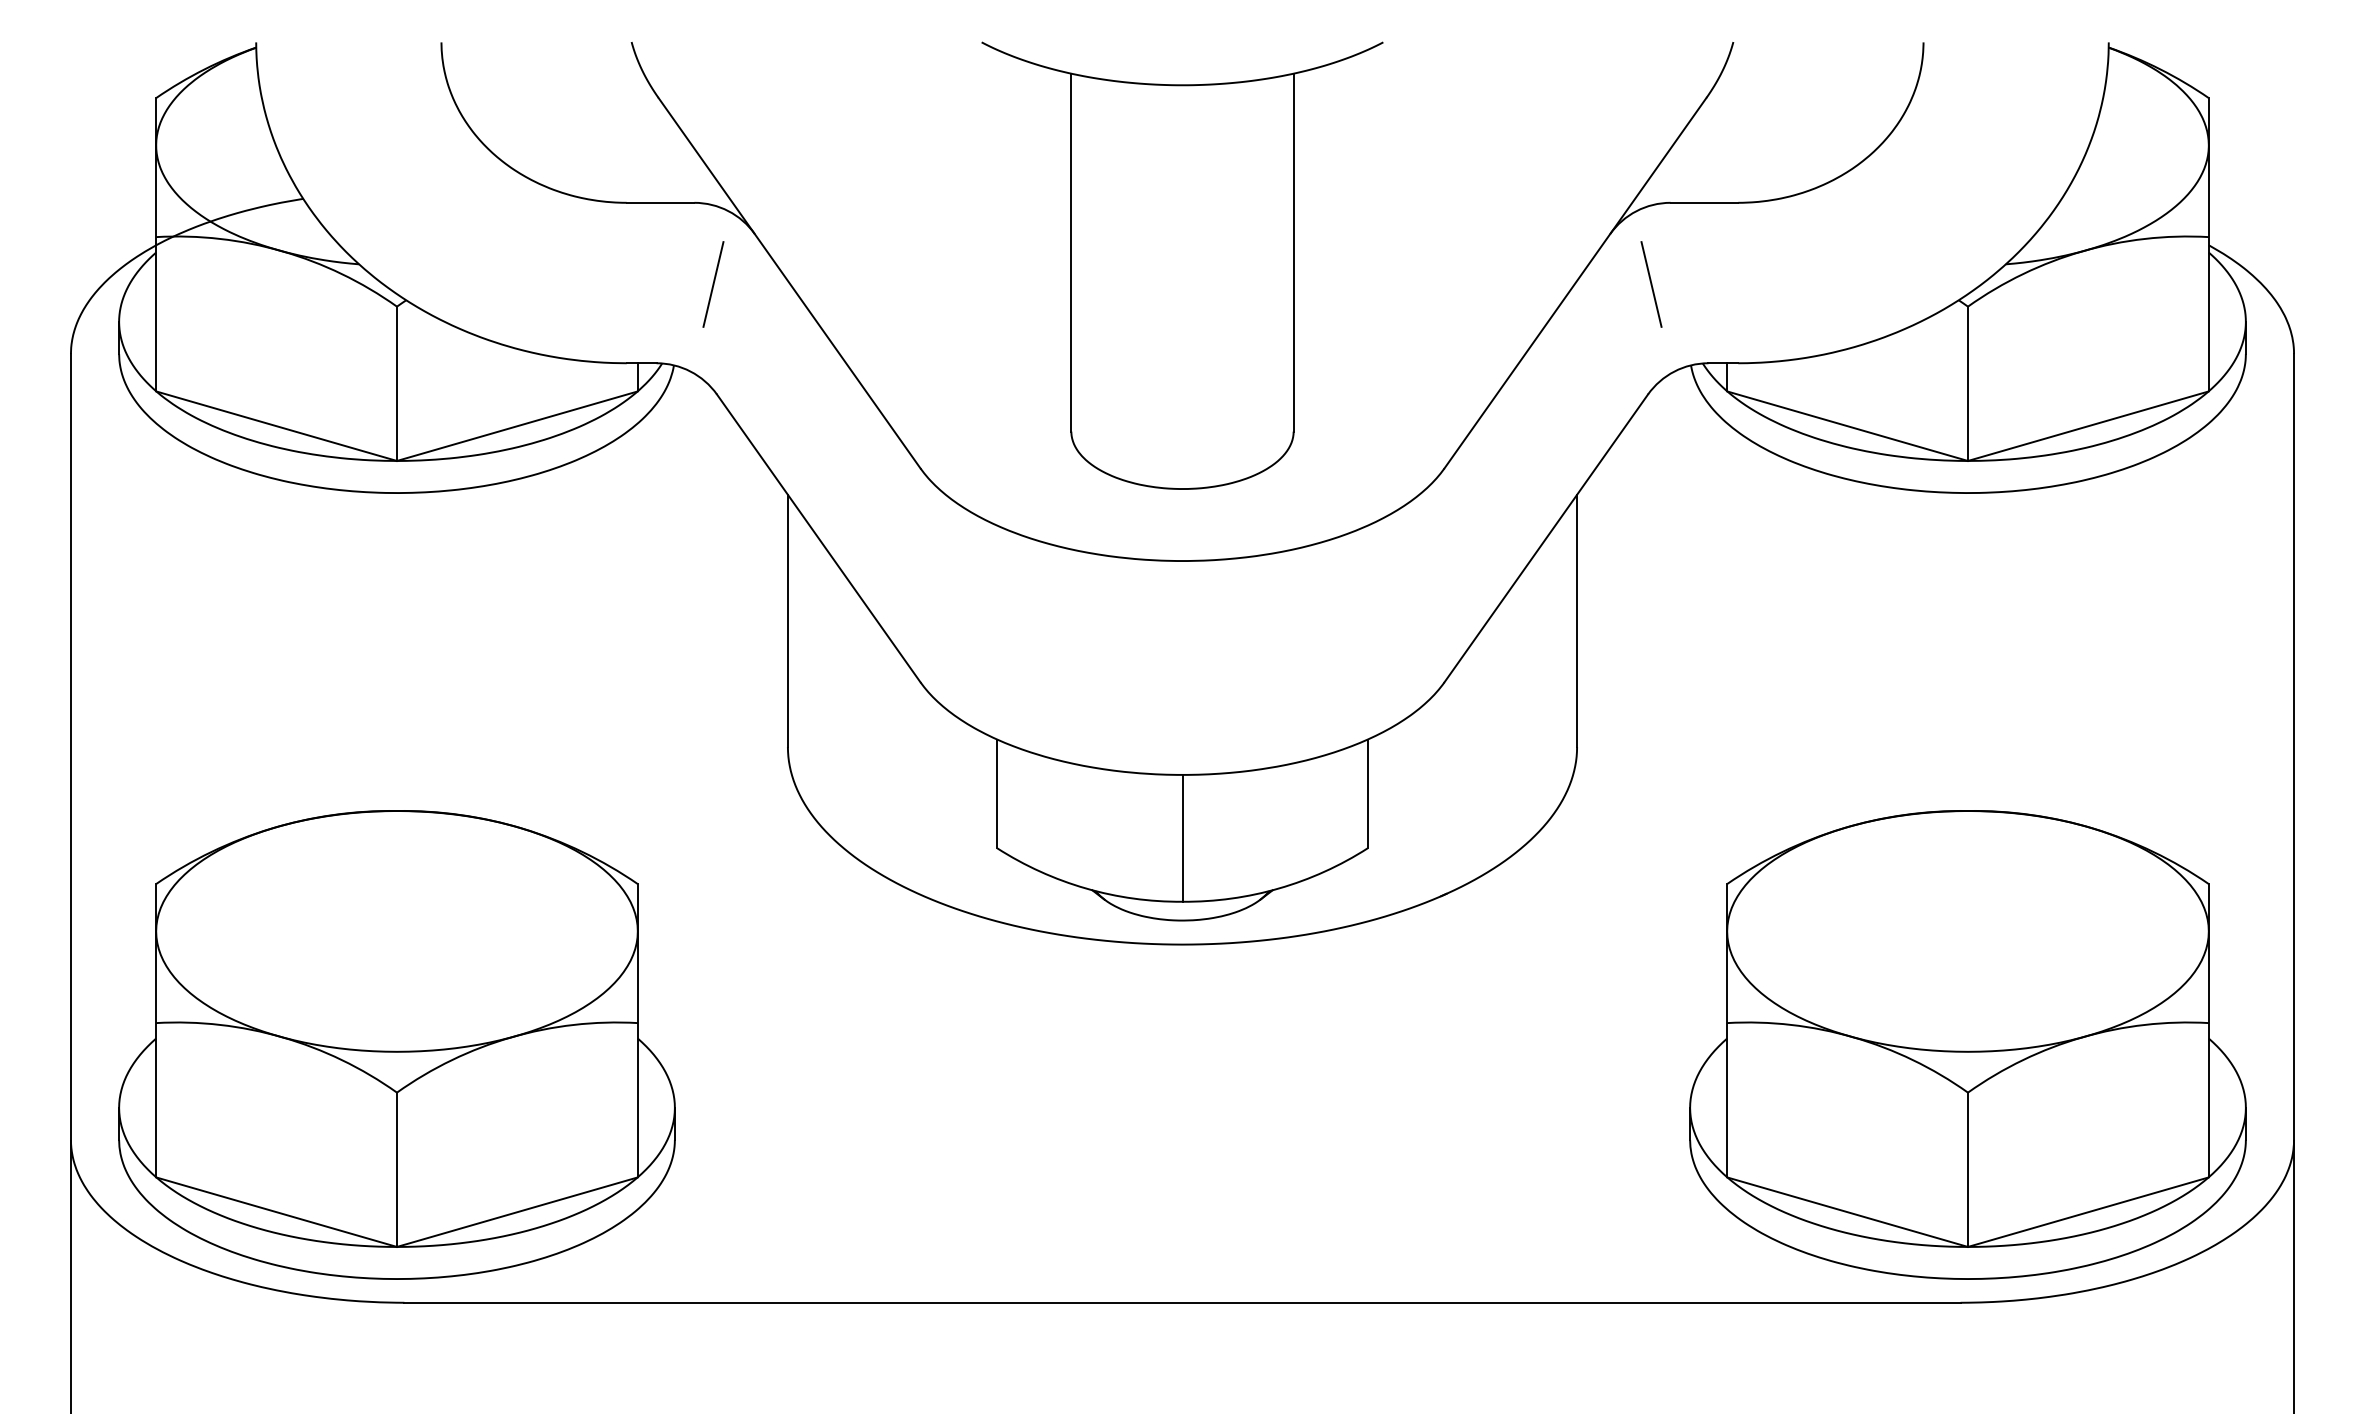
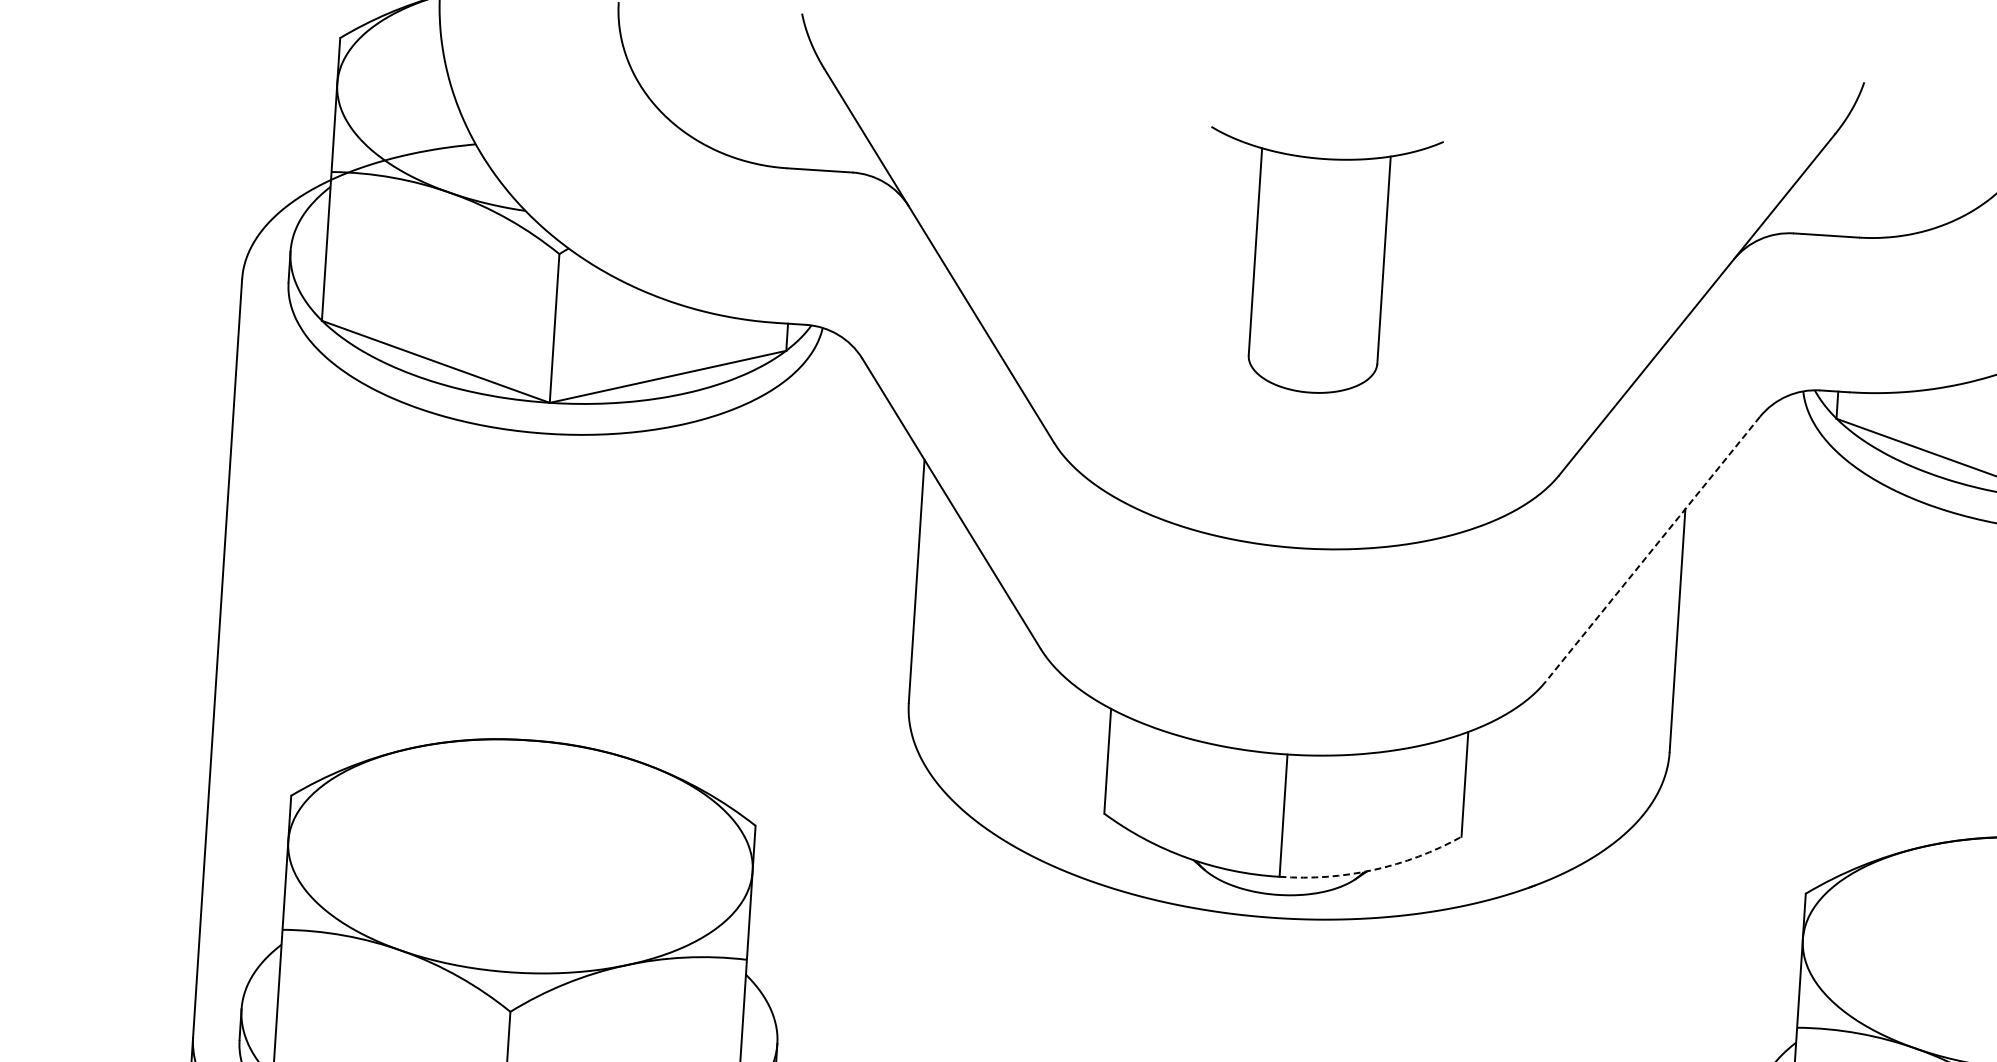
part: (1182, 265) -> (1319, 263), size x0.6
line: (713, 284) -> (865, 252), removed
line: (1651, 284) -> (1770, 310), removed
line: (1545, 538) -> (1652, 549), solid -> dashed
arc: (1279, 888) -> (1373, 870), solid -> dashed

